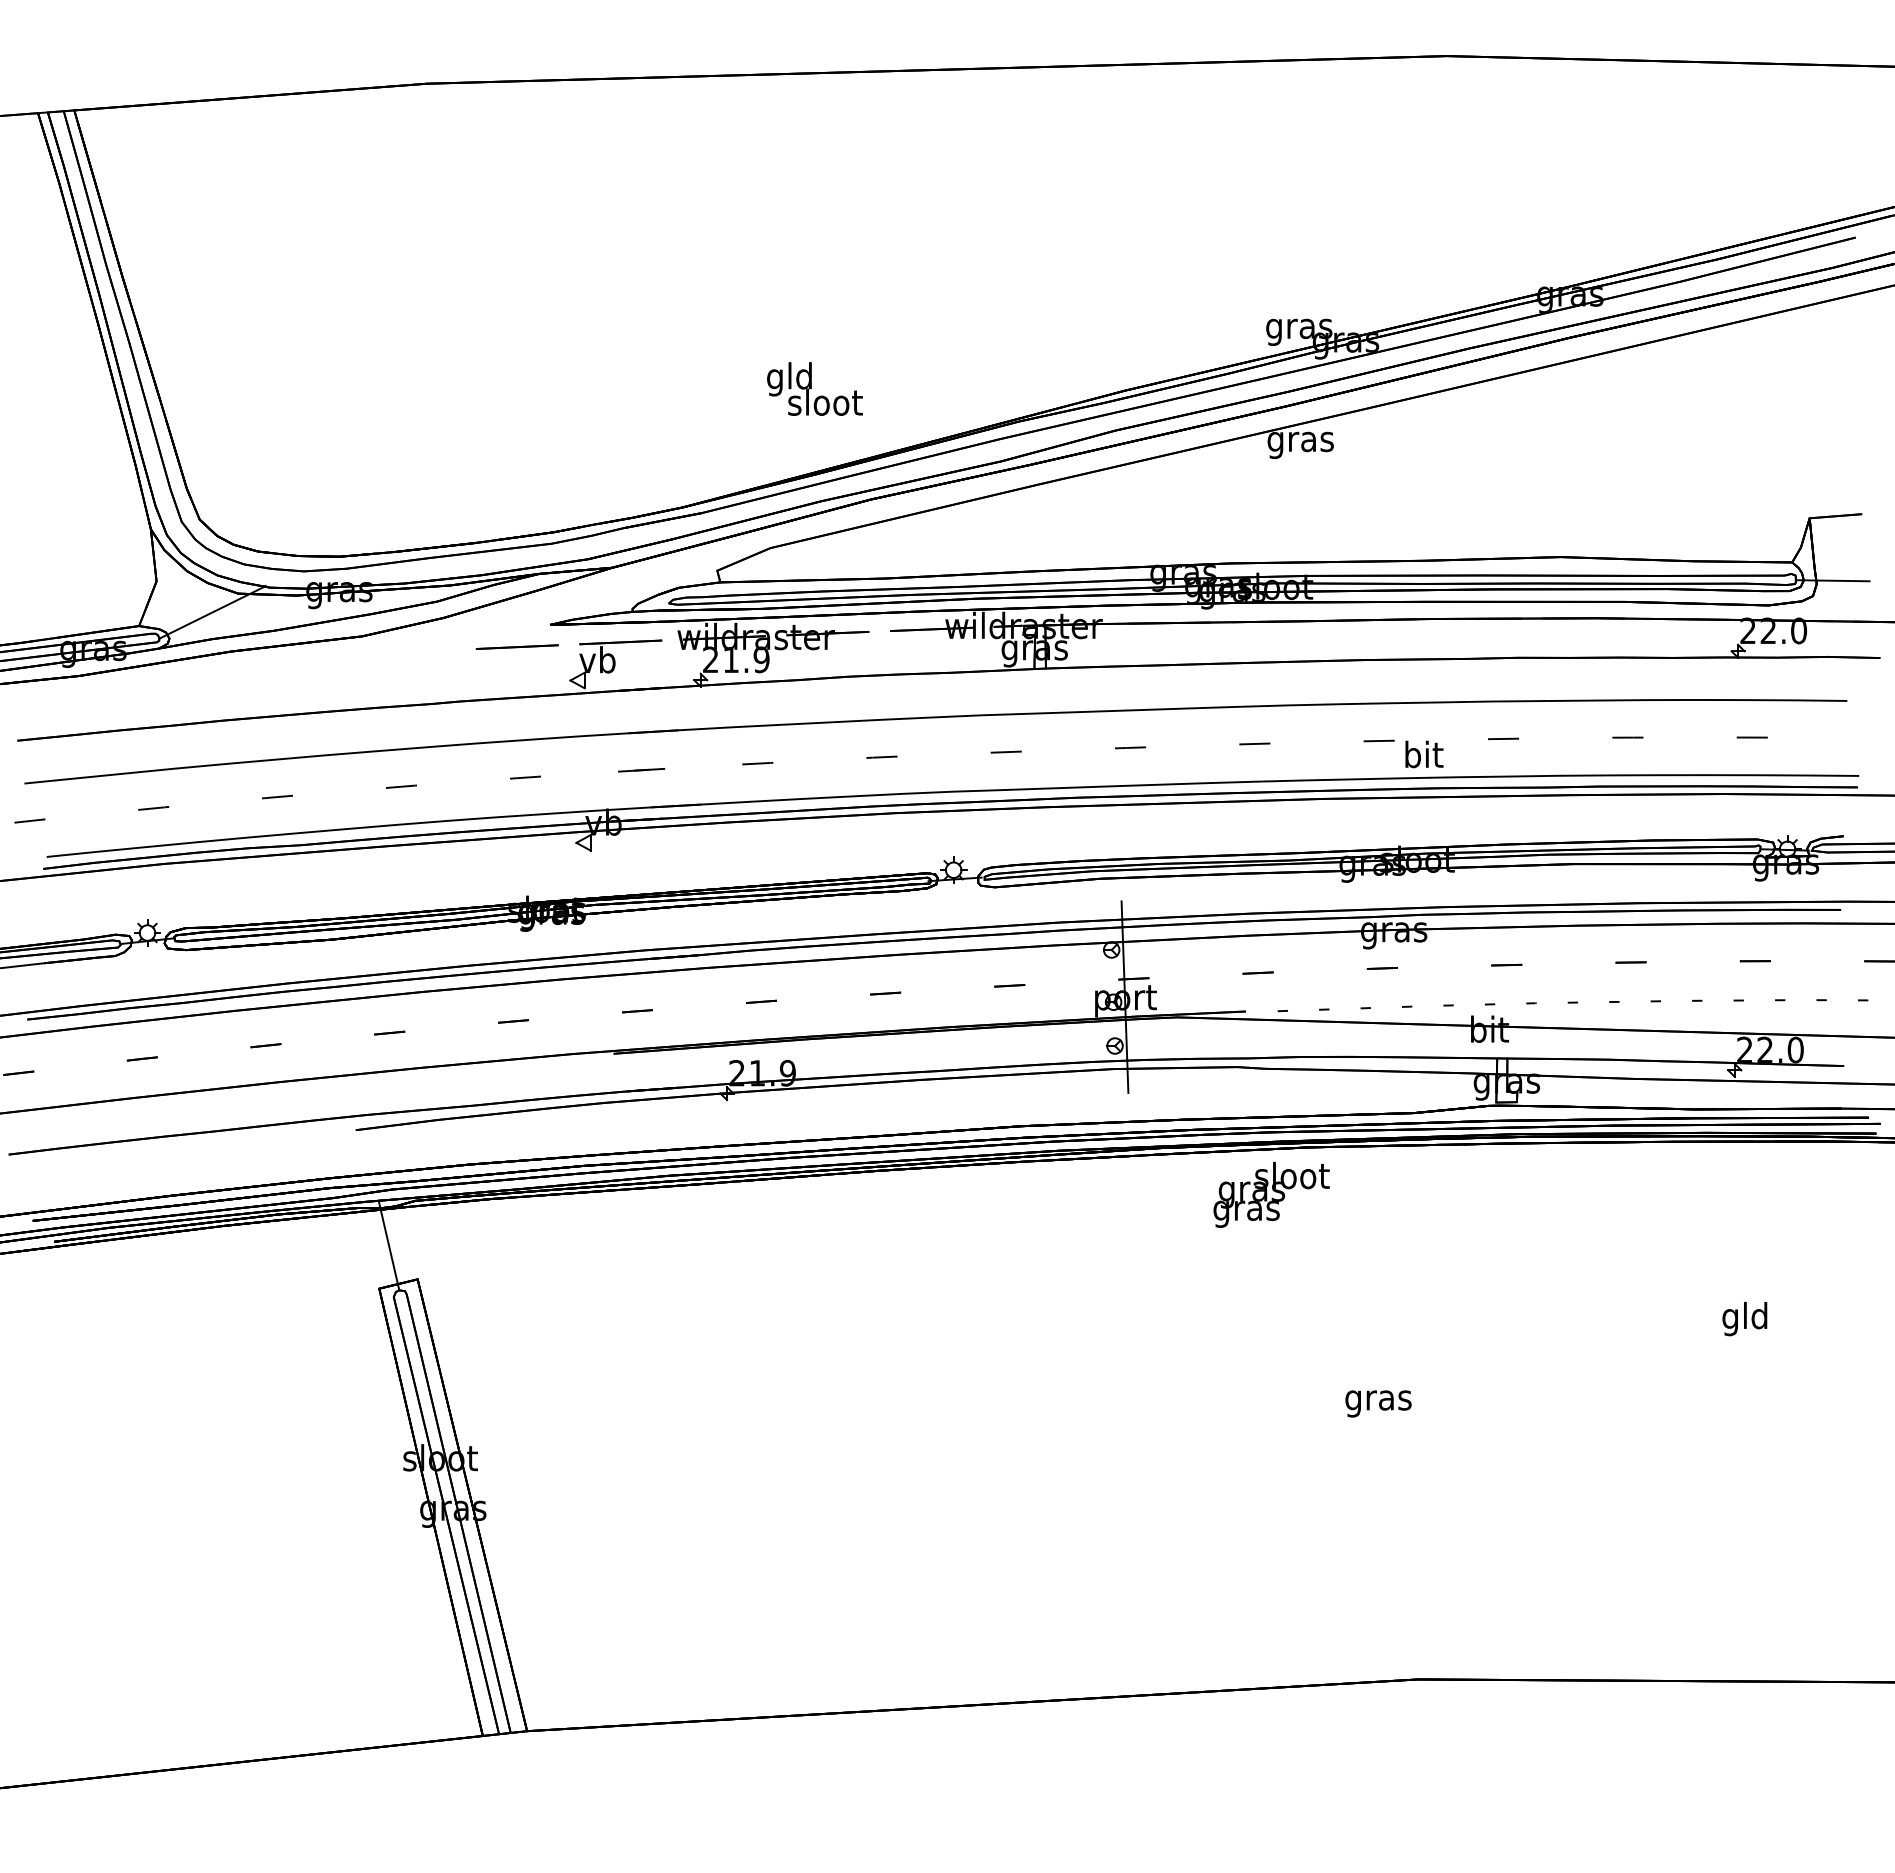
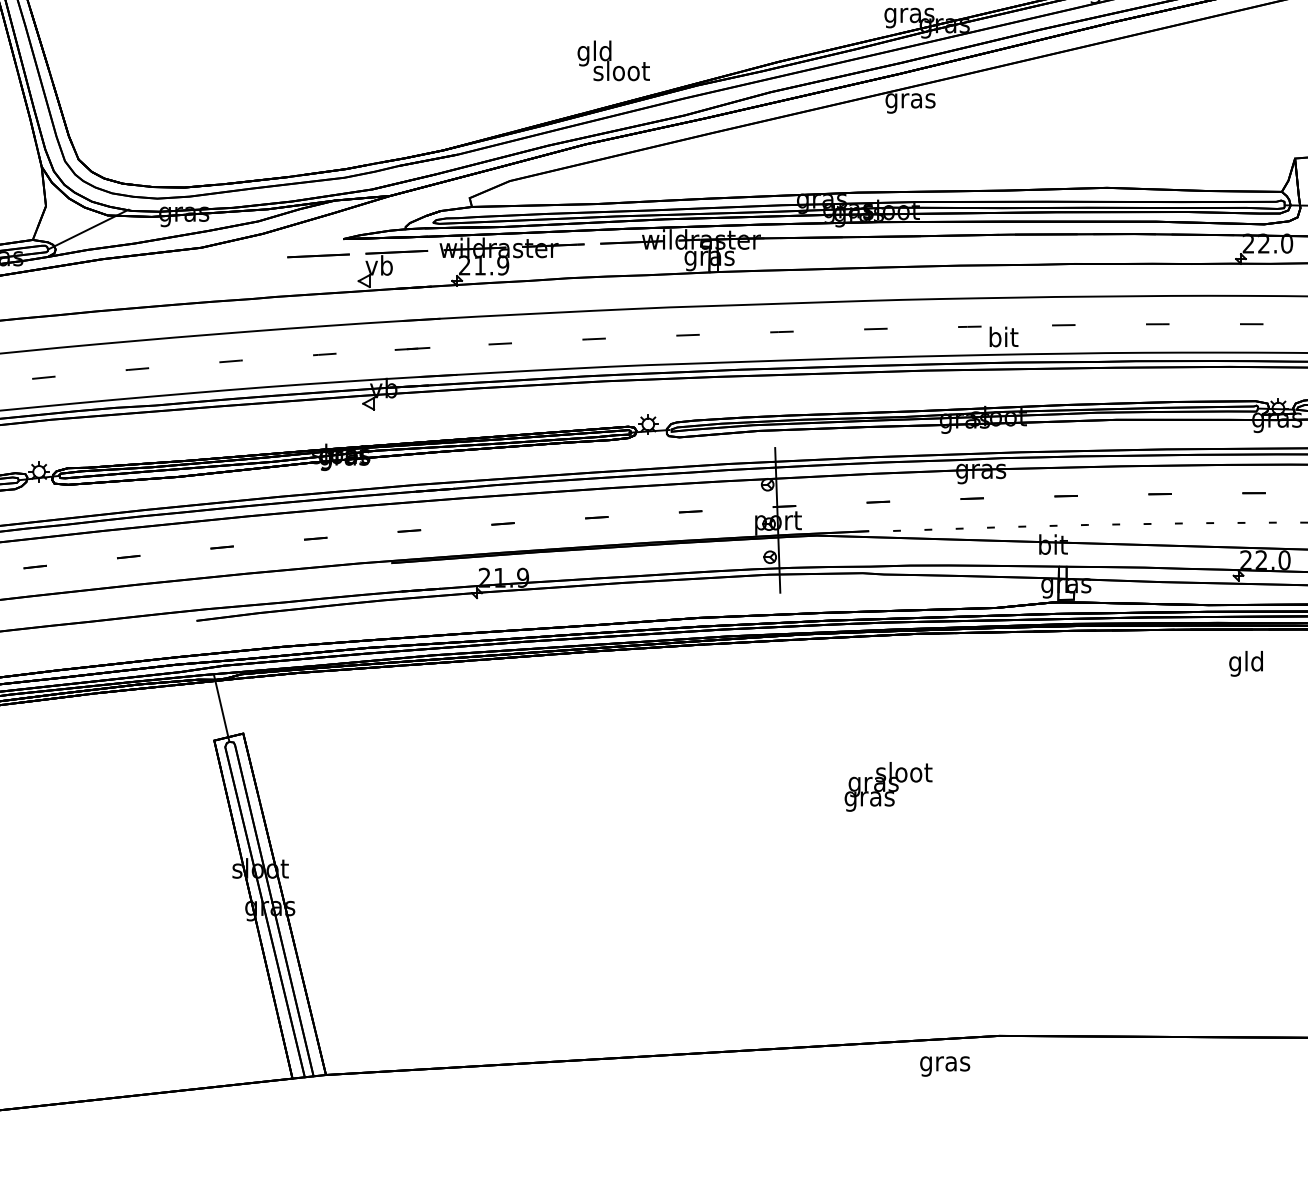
text: (814, 388) -> (613, 60), moved
text: (1271, 1194) -> (888, 786), moved
text: (1744, 1319) -> (1245, 664), moved
text: (1378, 1403) -> (945, 1066), moved

